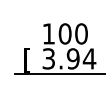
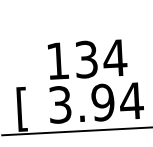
text: (73, 33) -> (101, 58), 100 -> 134

